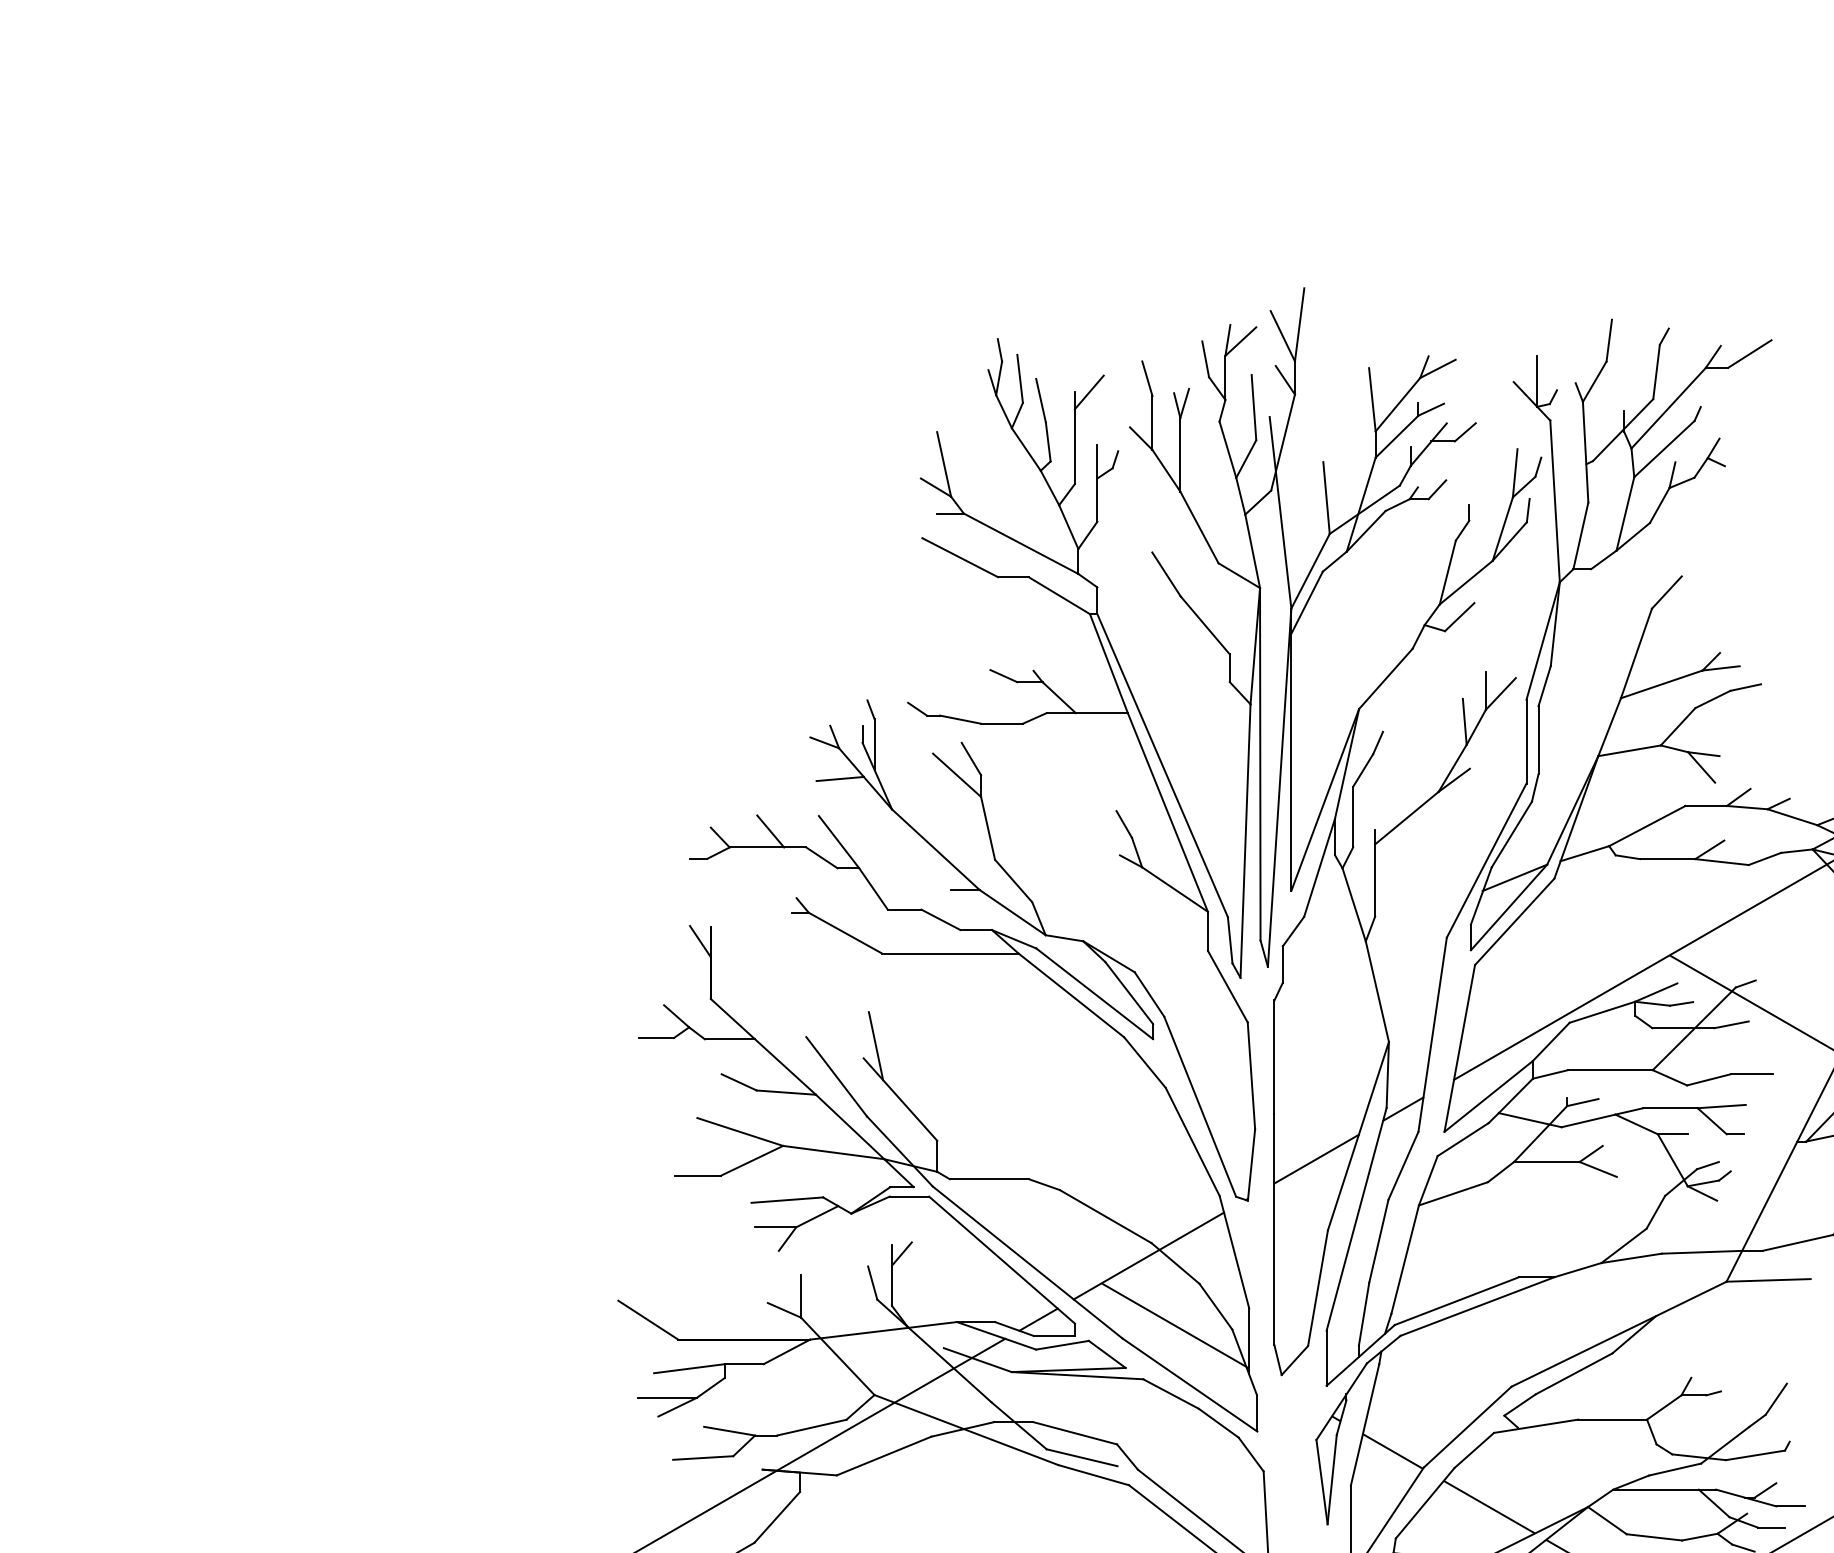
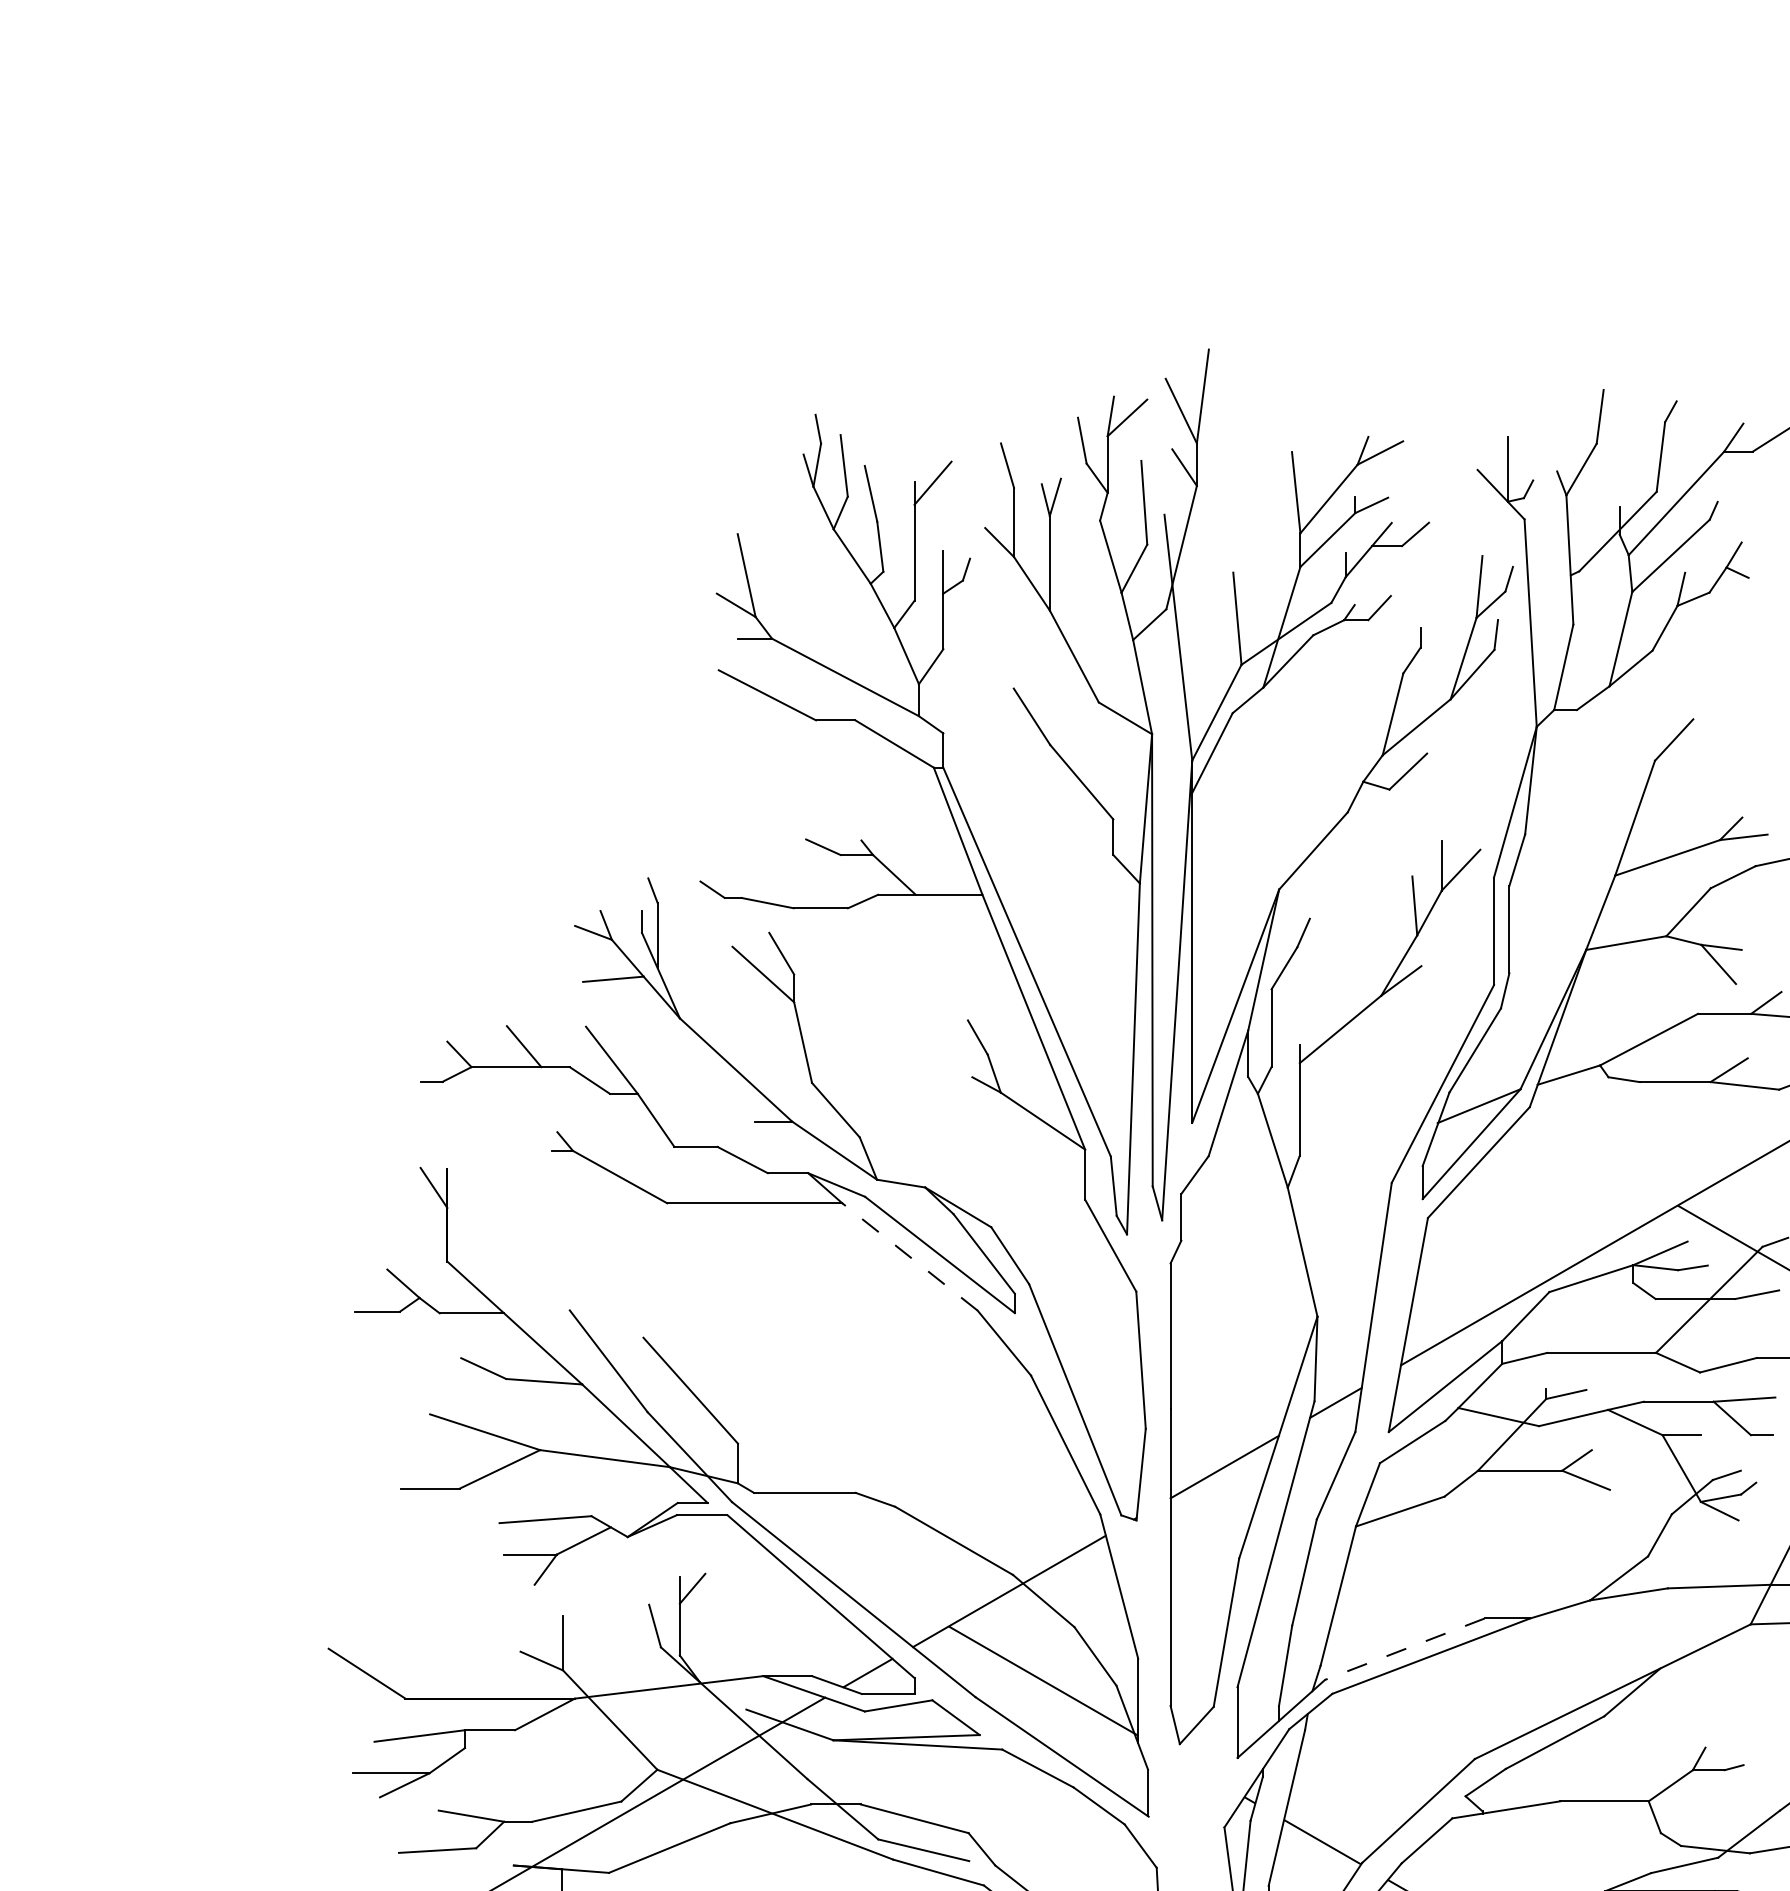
line: (1070, 995) -> (908, 1257), solid -> dashed
line: (875, 1046) -> (658, 1322), removed
line: (1457, 1301) -> (1405, 1649), solid -> dashed

